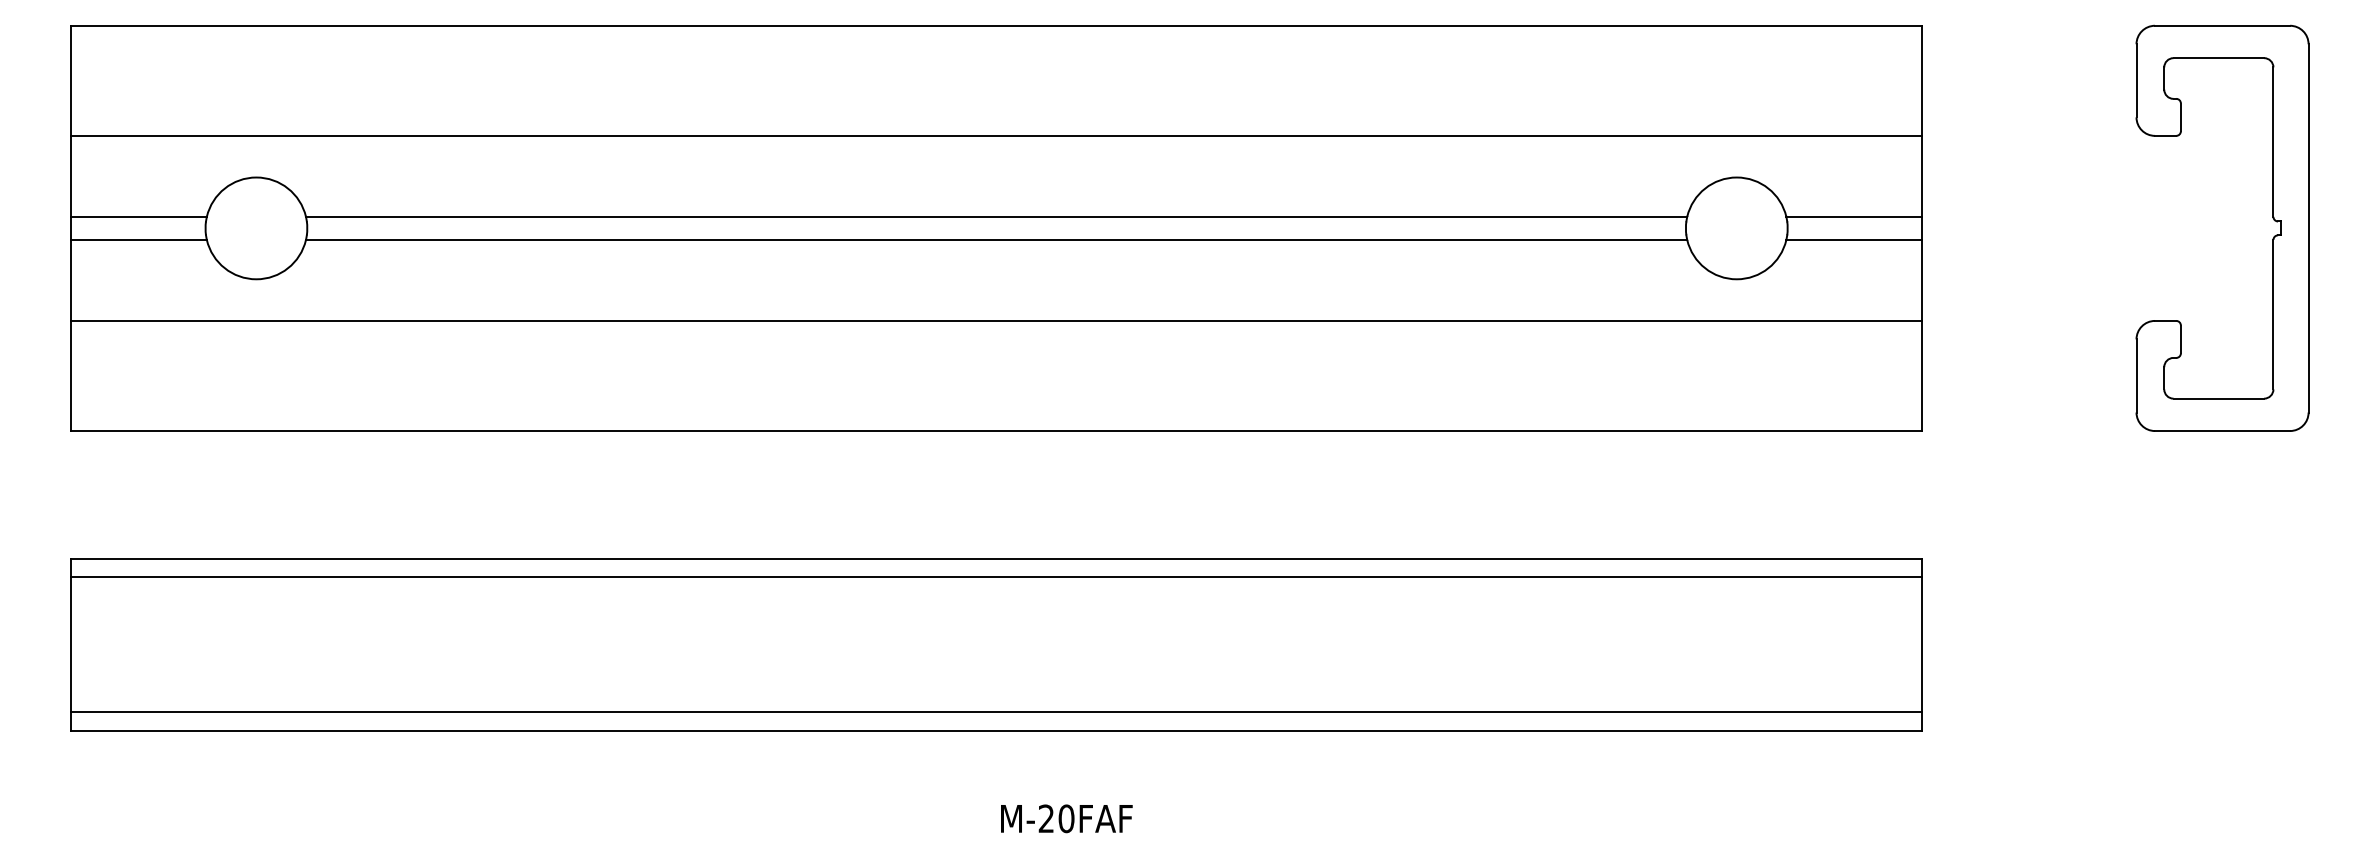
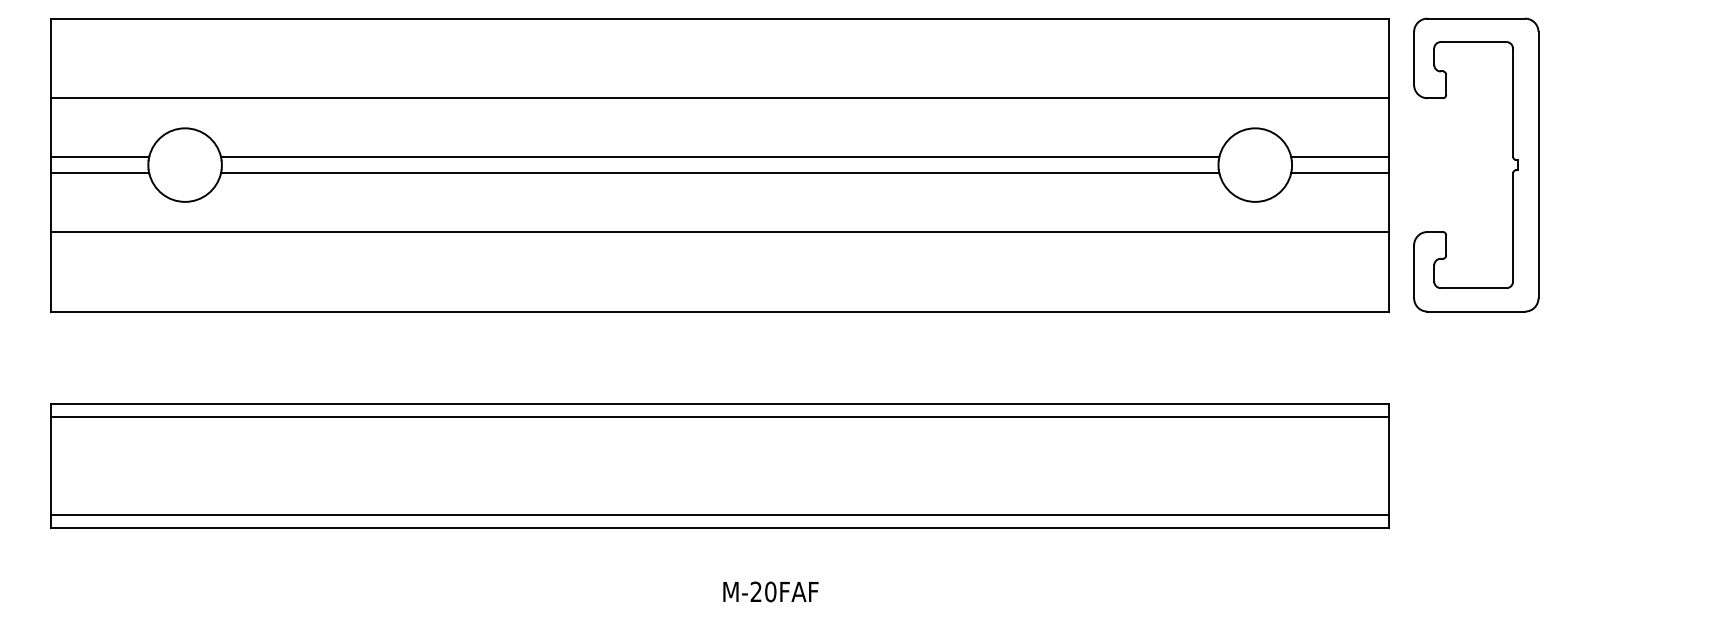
part: (2272, 218) -> (1512, 157), moved

